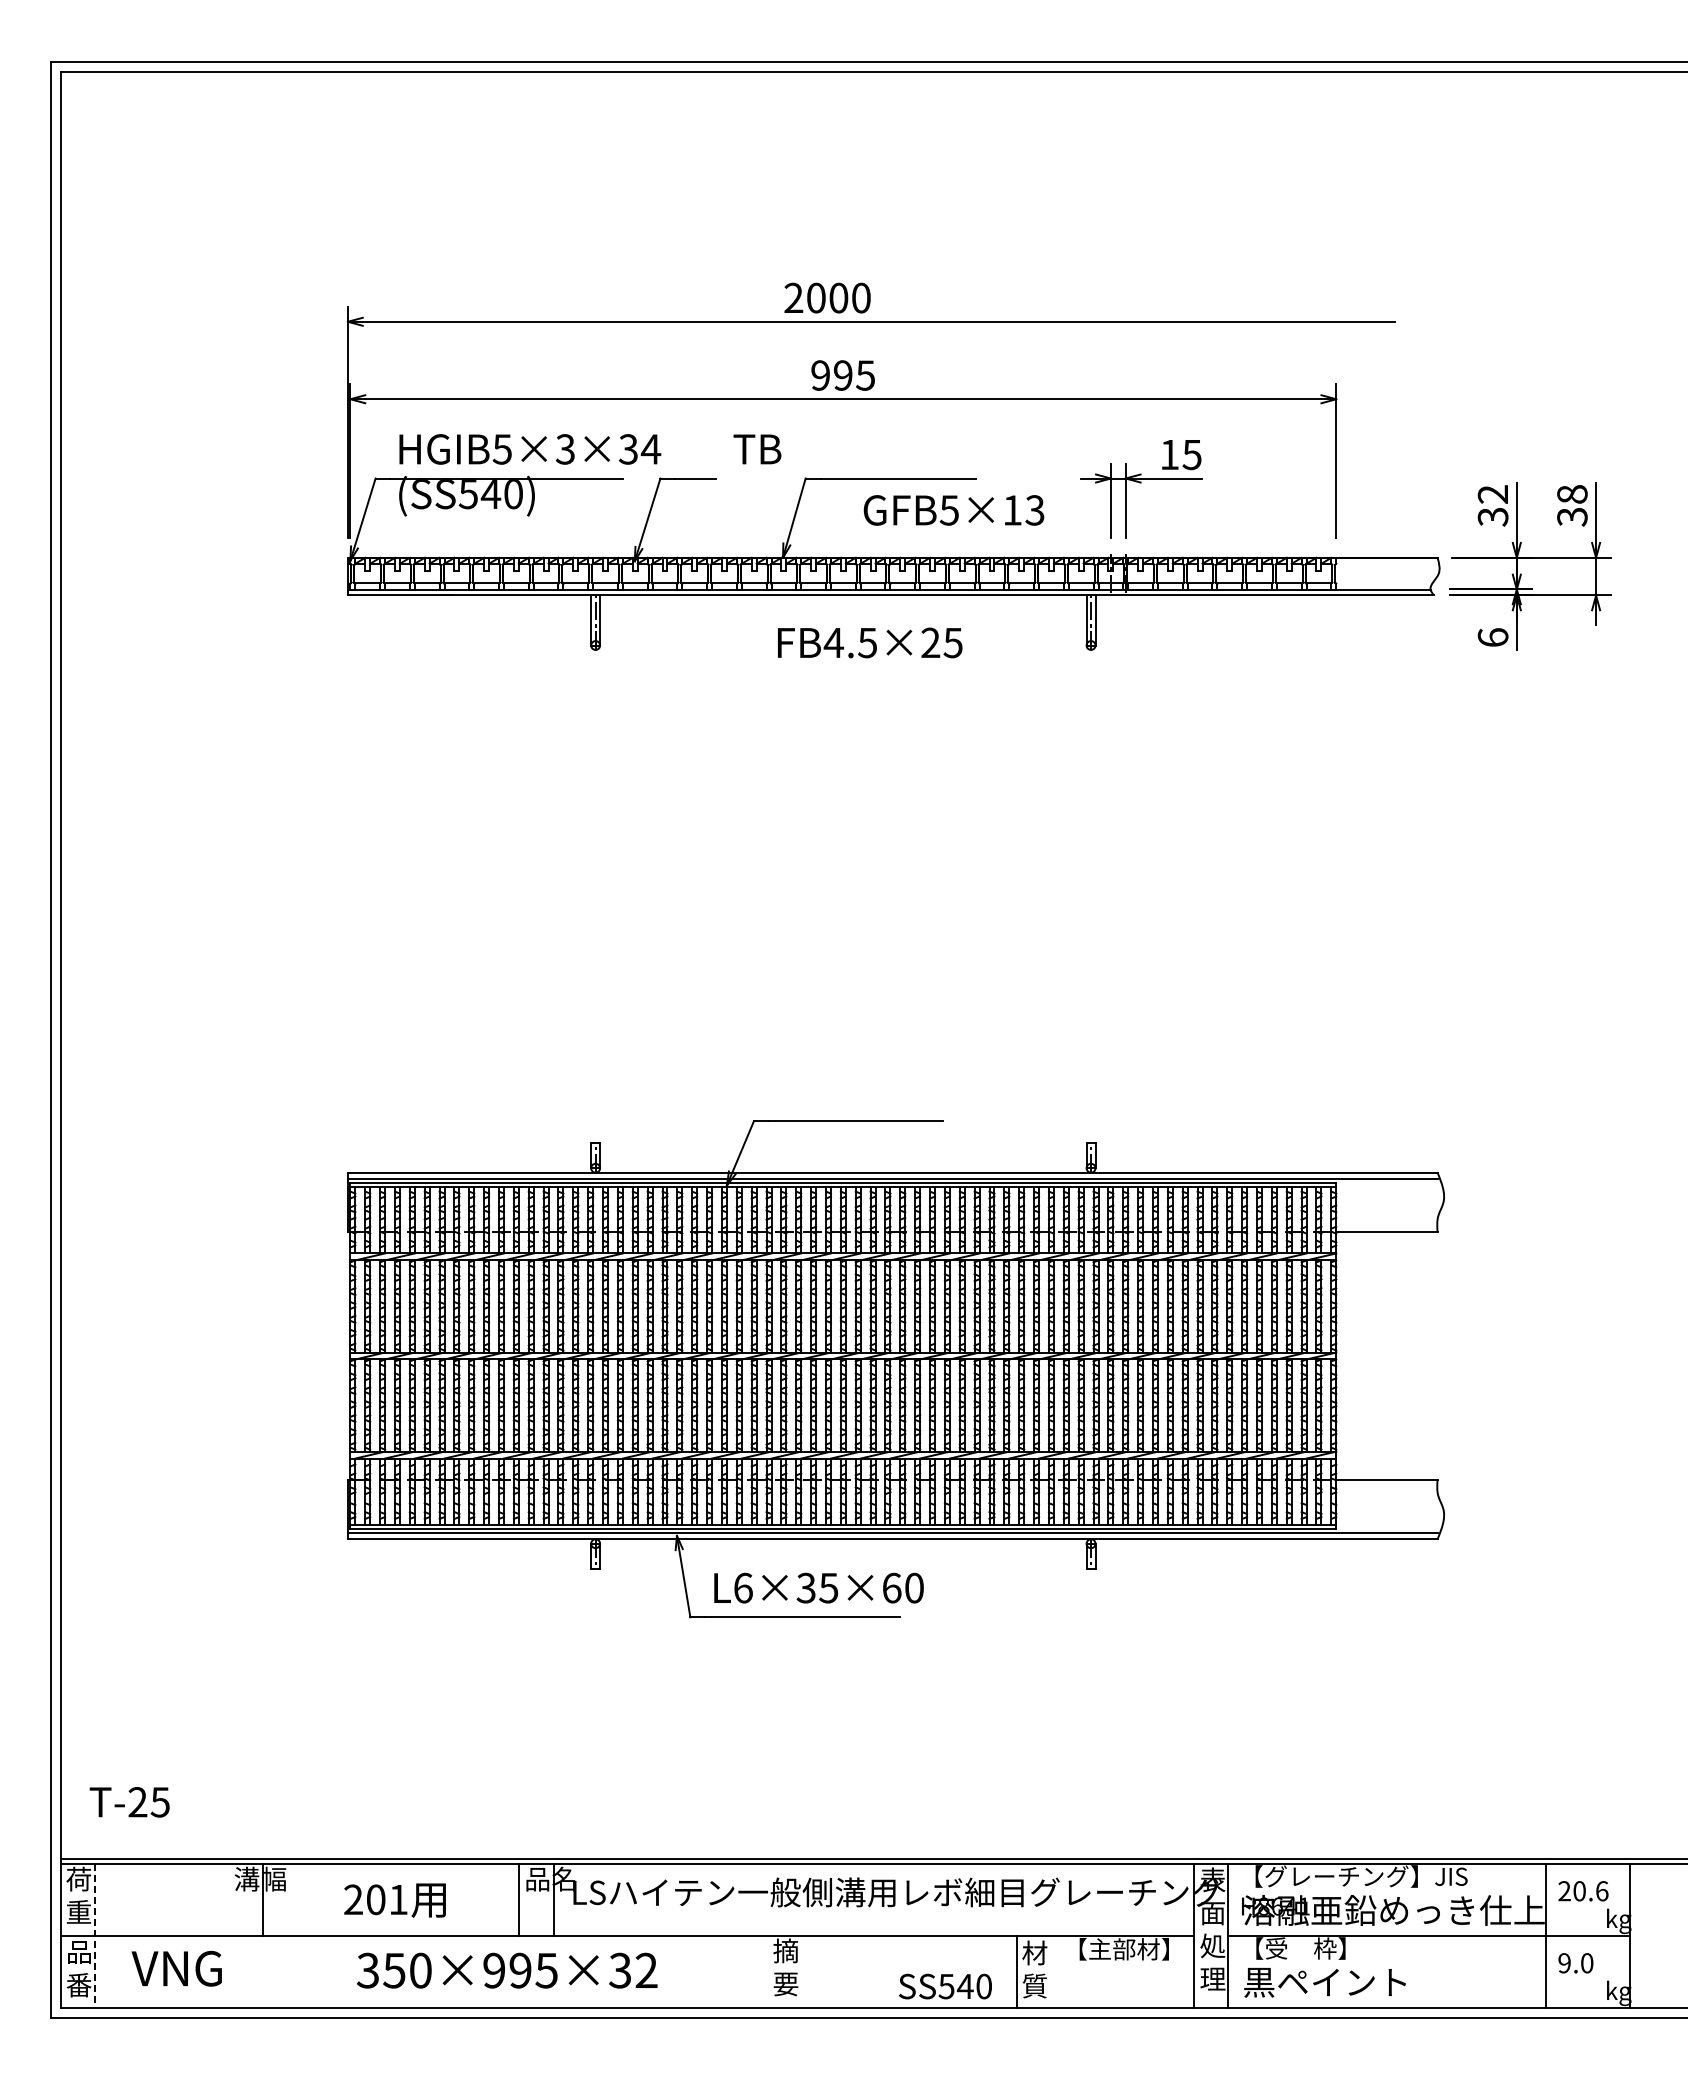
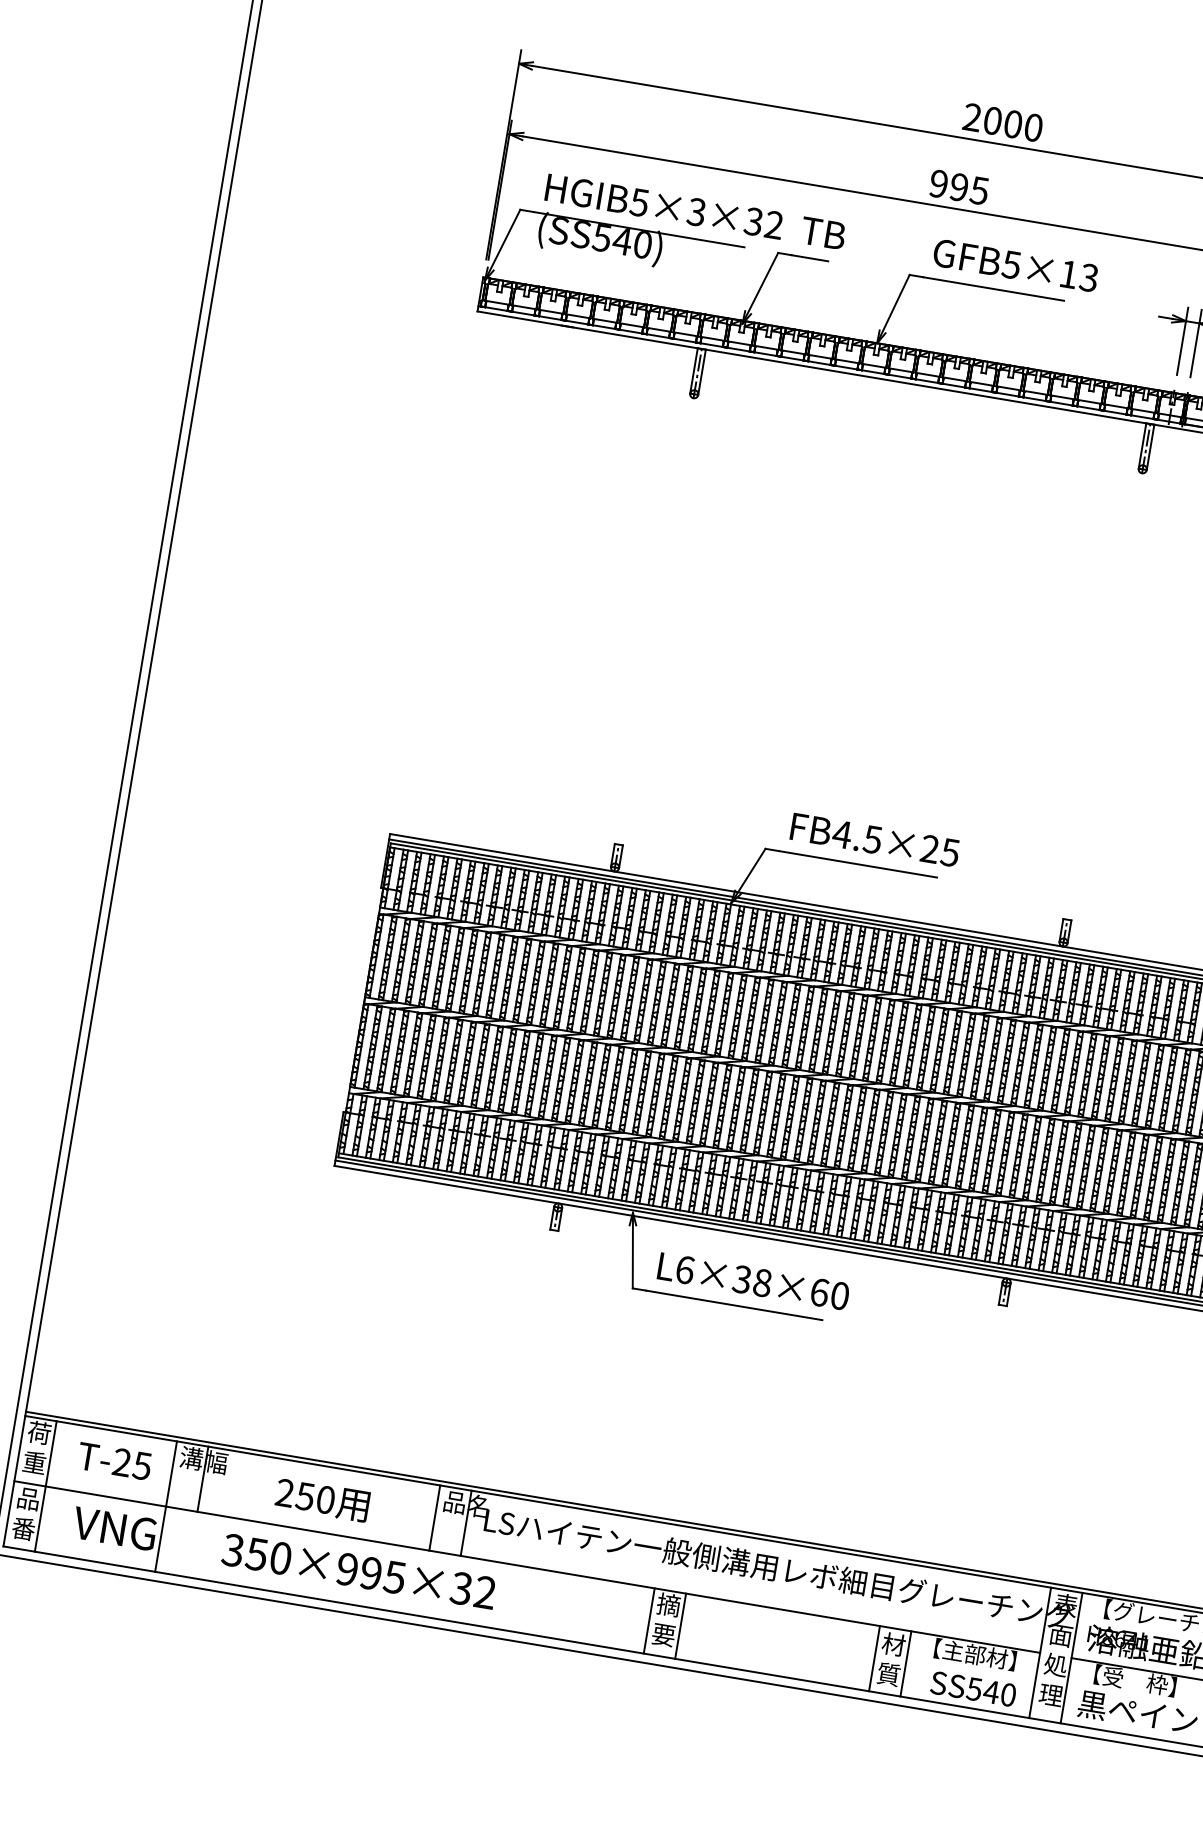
text: (827, 297) -> (1003, 122), moved
text: (650, 449) -> (773, 225), HGIB5×3×34 -> HGIB5×3×32
text: (757, 449) -> (823, 233), moved
text: (953, 510) -> (1015, 265), moved
text: (870, 642) -> (875, 839), moved
text: (828, 1587) -> (762, 1282), L6×35×60 -> L6×38×60
text: (129, 1802) -> (114, 1461), moved
text: (386, 1899) -> (314, 1497), 201 -> 250
line: (228, 1935) -> (166, 1506), added
line: (95, 1936) -> (45, 1487), dashed -> solid
text: (507, 1970) -> (359, 1571), moved
line: (767, 1971) -> (648, 1620), added
line: (802, 1971) -> (680, 1626), added
line: (1051, 1971) -> (906, 1663), added
text: (945, 1986) -> (973, 1689), moved

